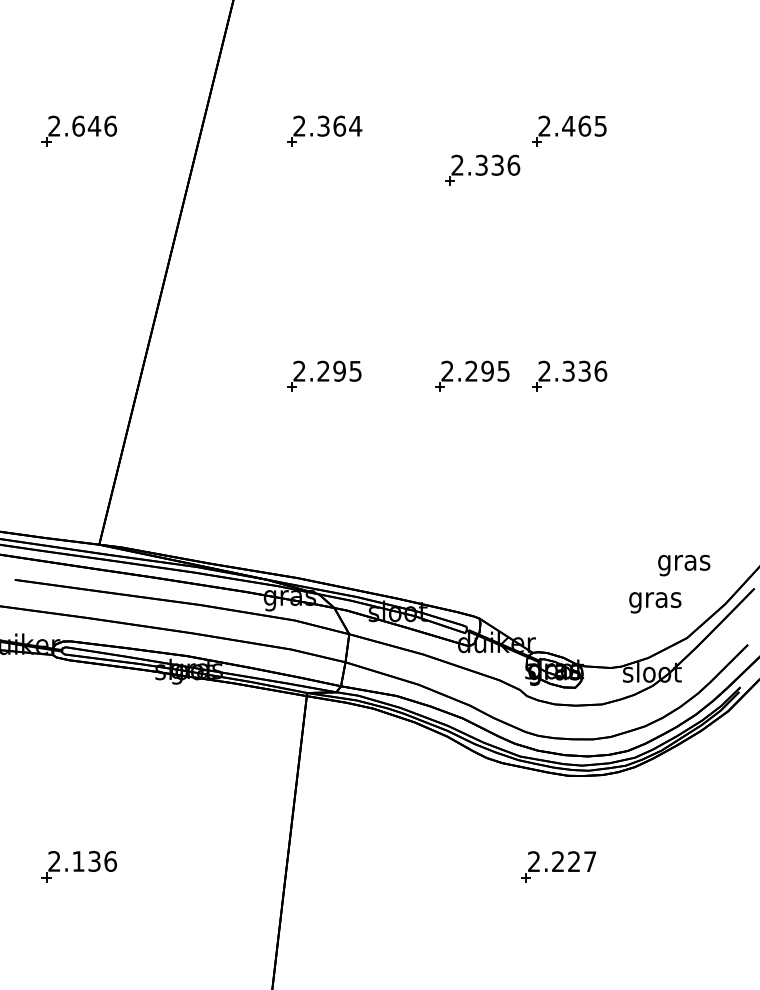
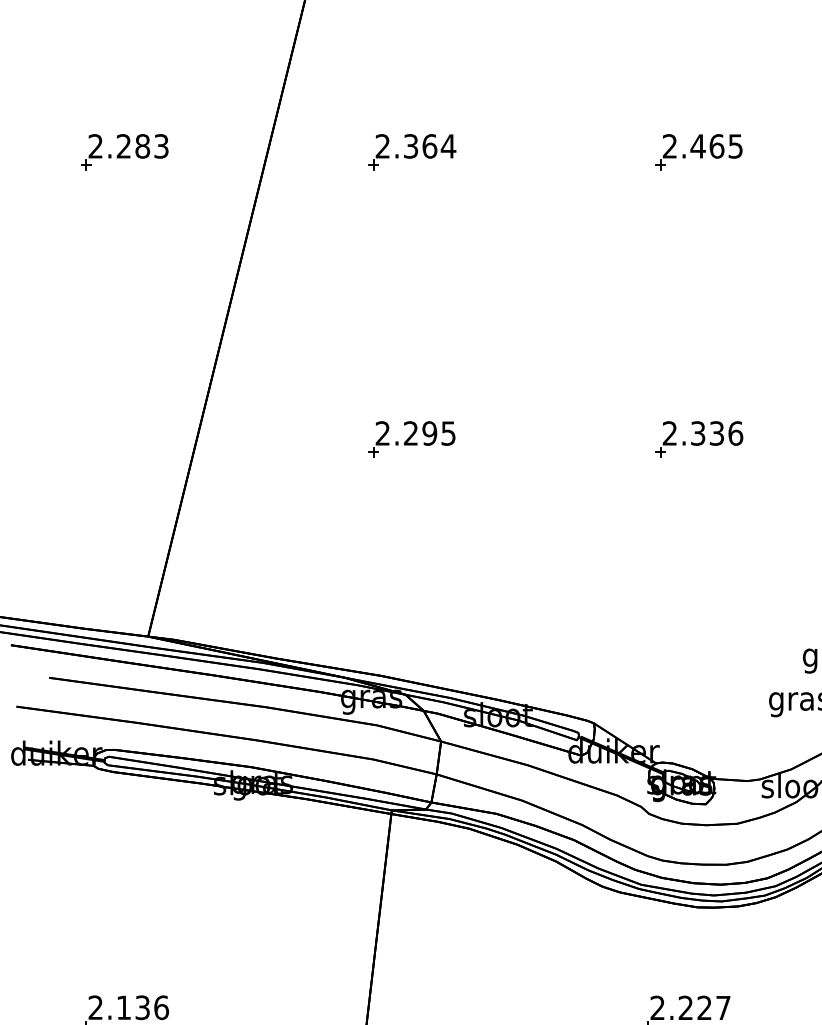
text: (94, 125) -> (142, 145), 2.646 -> 2.283
part: (482, 169) -> (597, 197), removed
part: (472, 375) -> (585, 438), removed

